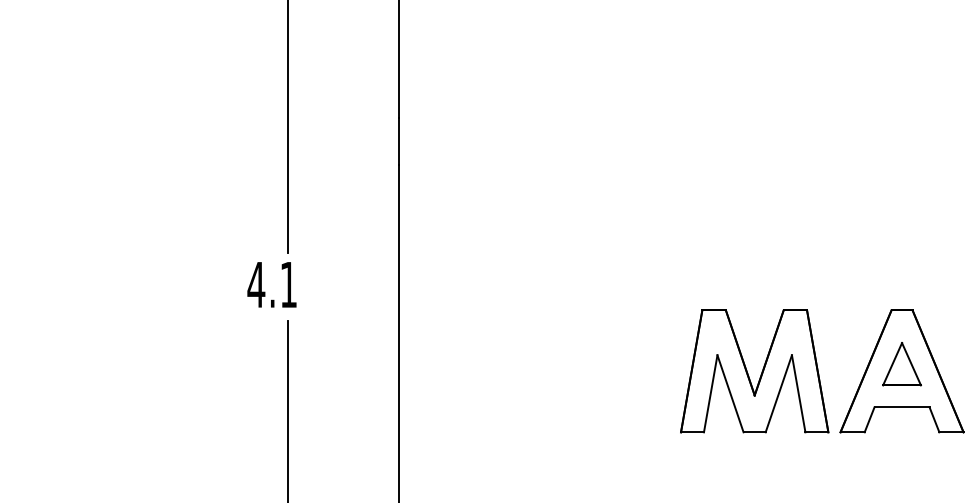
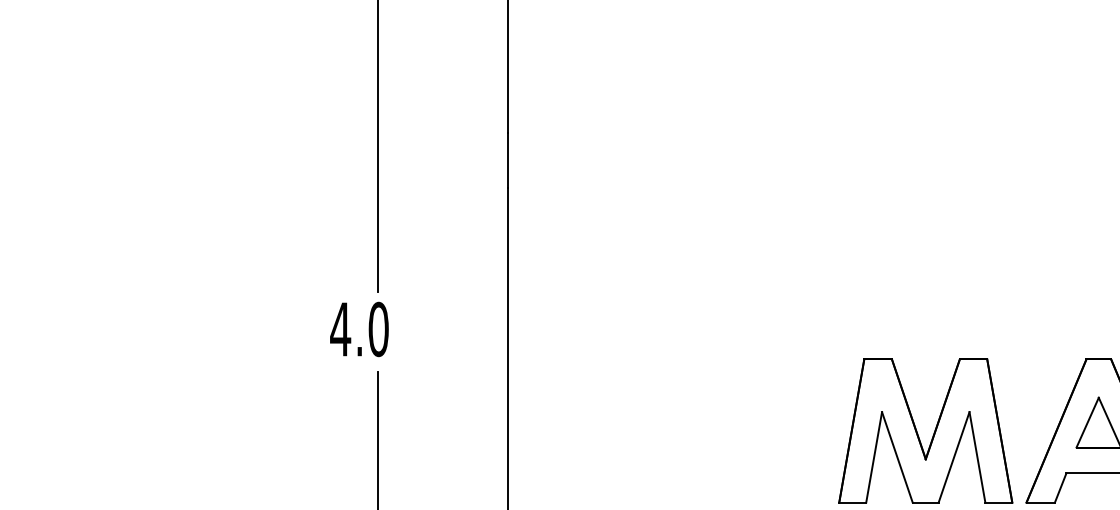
text: (288, 284) -> (378, 329), 4.1 -> 4.0

